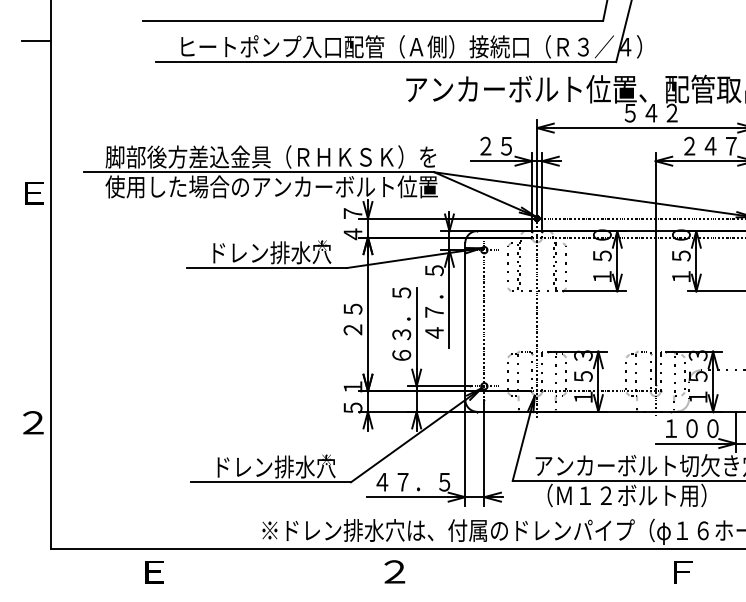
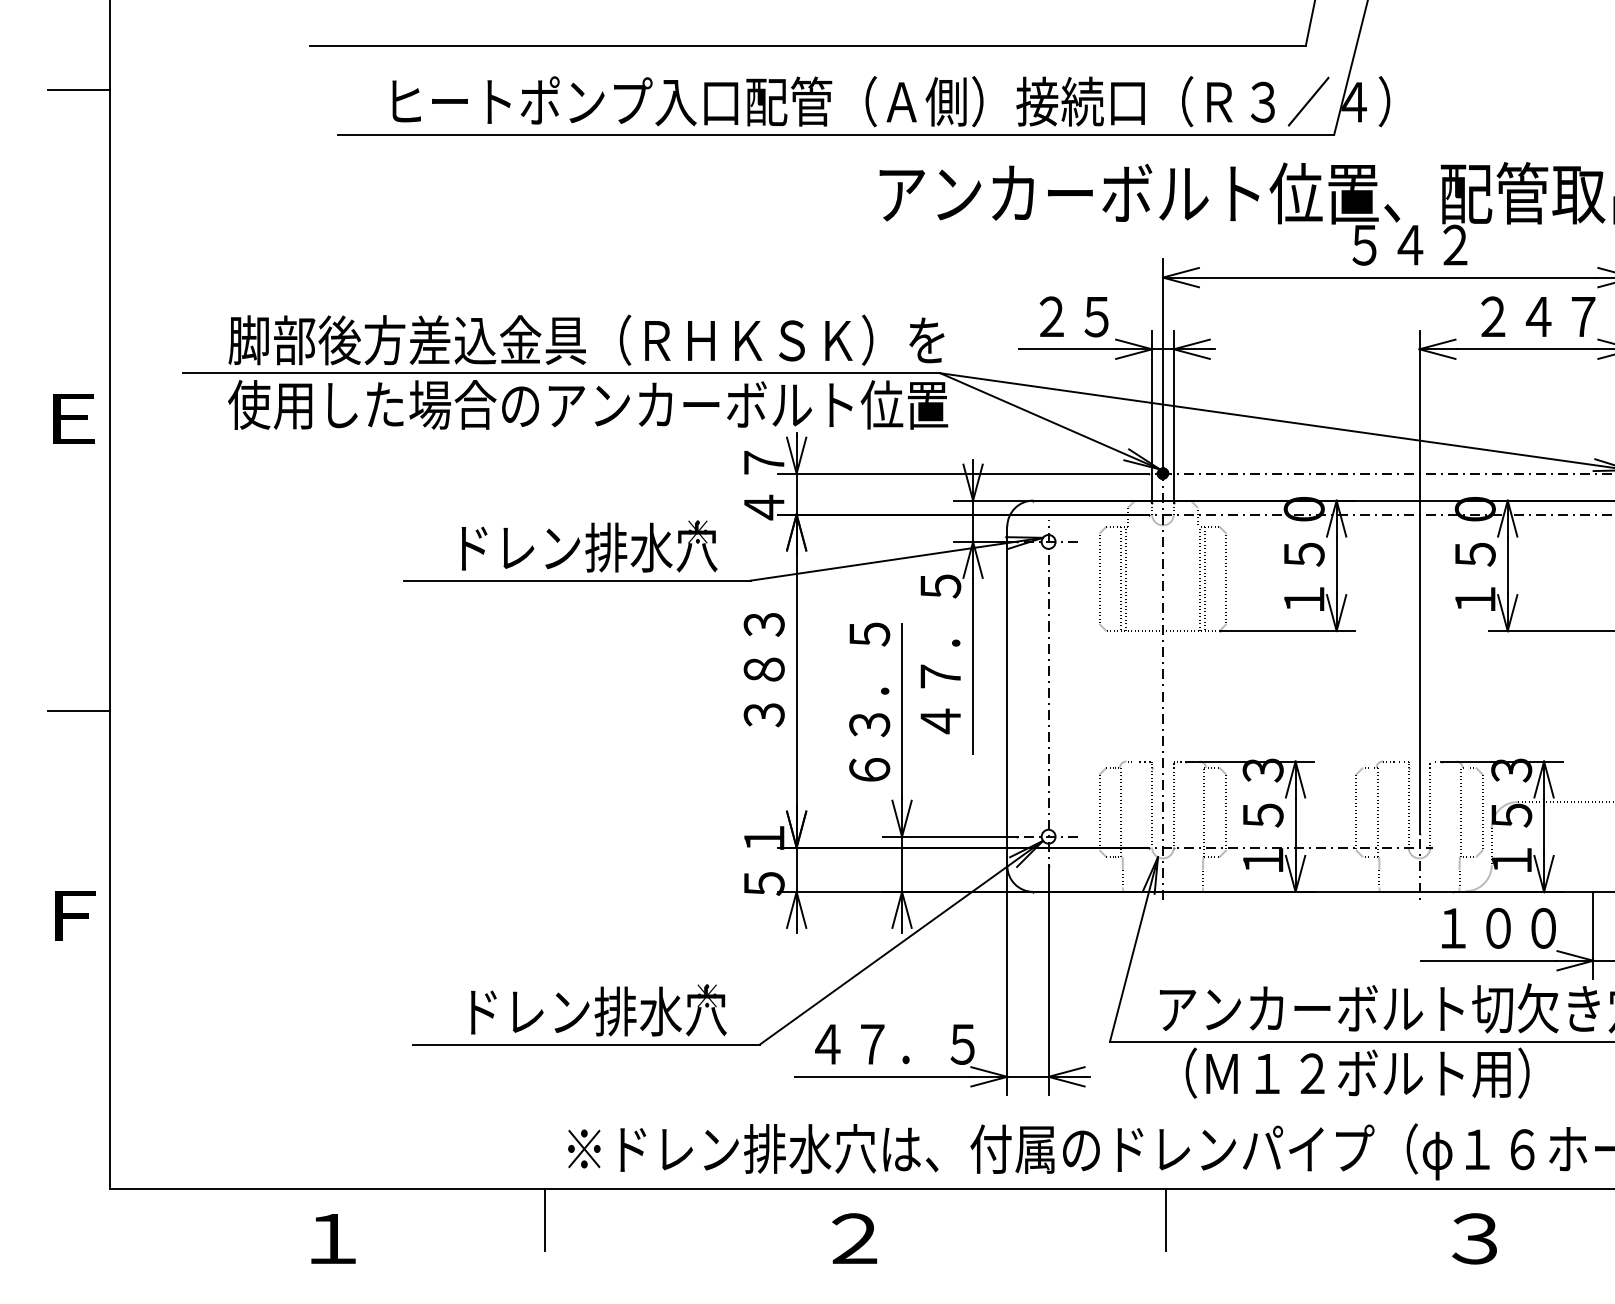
text: (352, 309) -> (763, 670), ２５ -> ３８３
line: (36, 328) -> (78, 711), added
text: (33, 422) -> (72, 915), ２ -> Ｆ
line: (251, 563) -> (544, 1220), added
line: (538, 563) -> (1165, 1220), added
text: (154, 571) -> (334, 1237), Ｅ -> １
text: (681, 571) -> (1475, 1237), Ｆ -> ３

